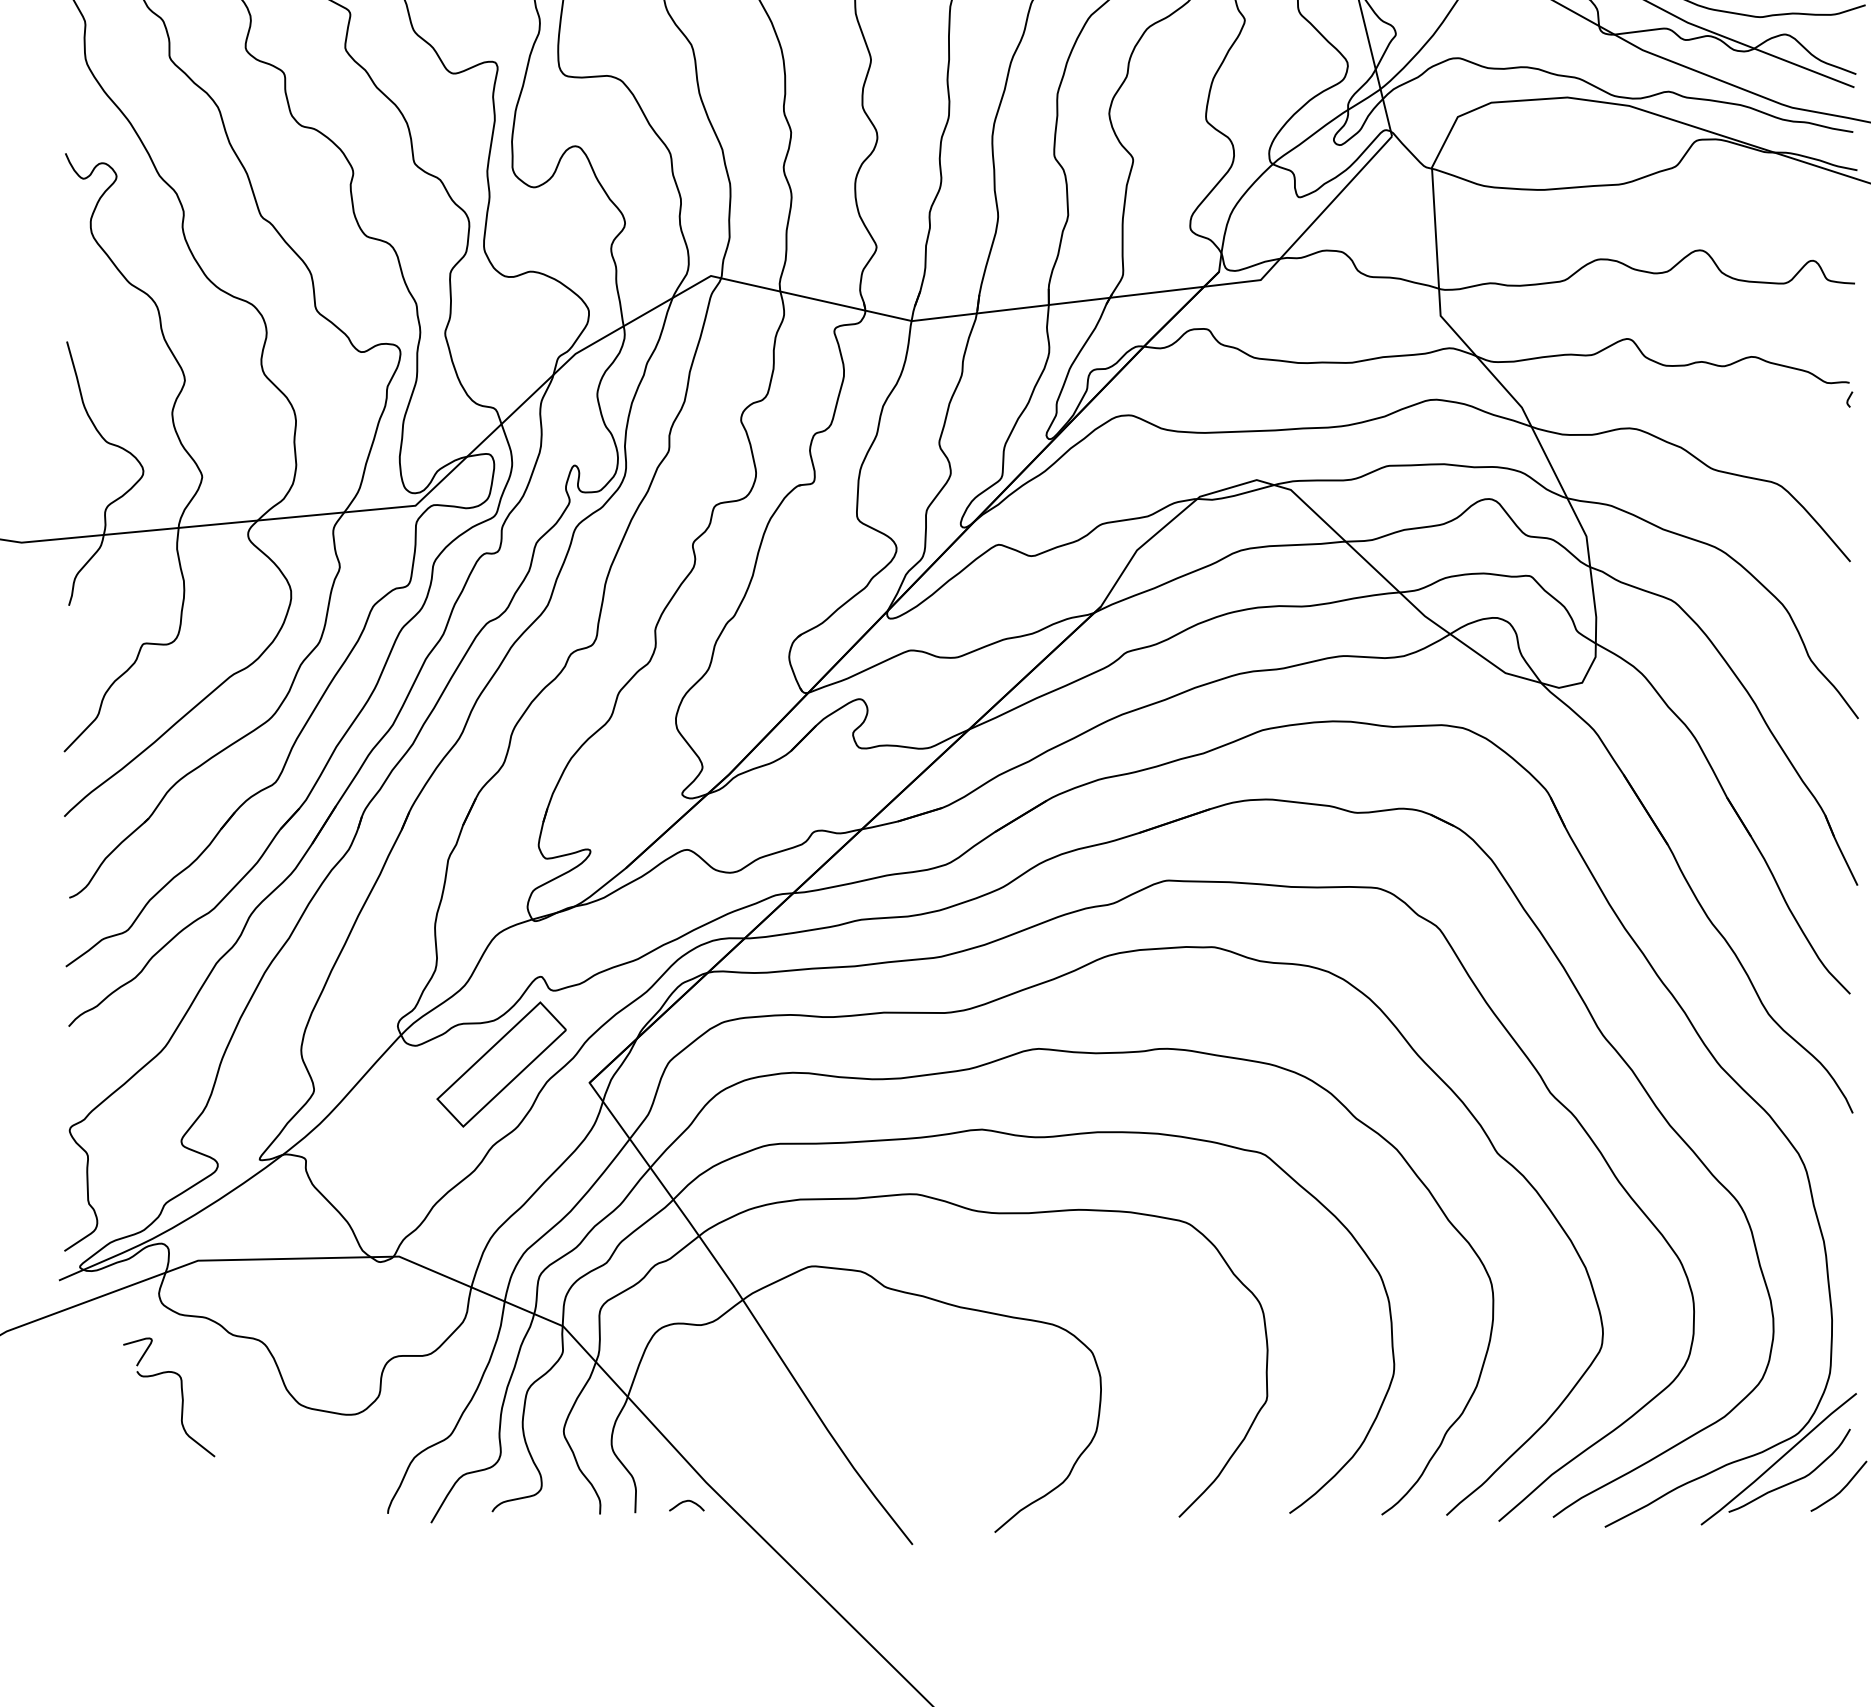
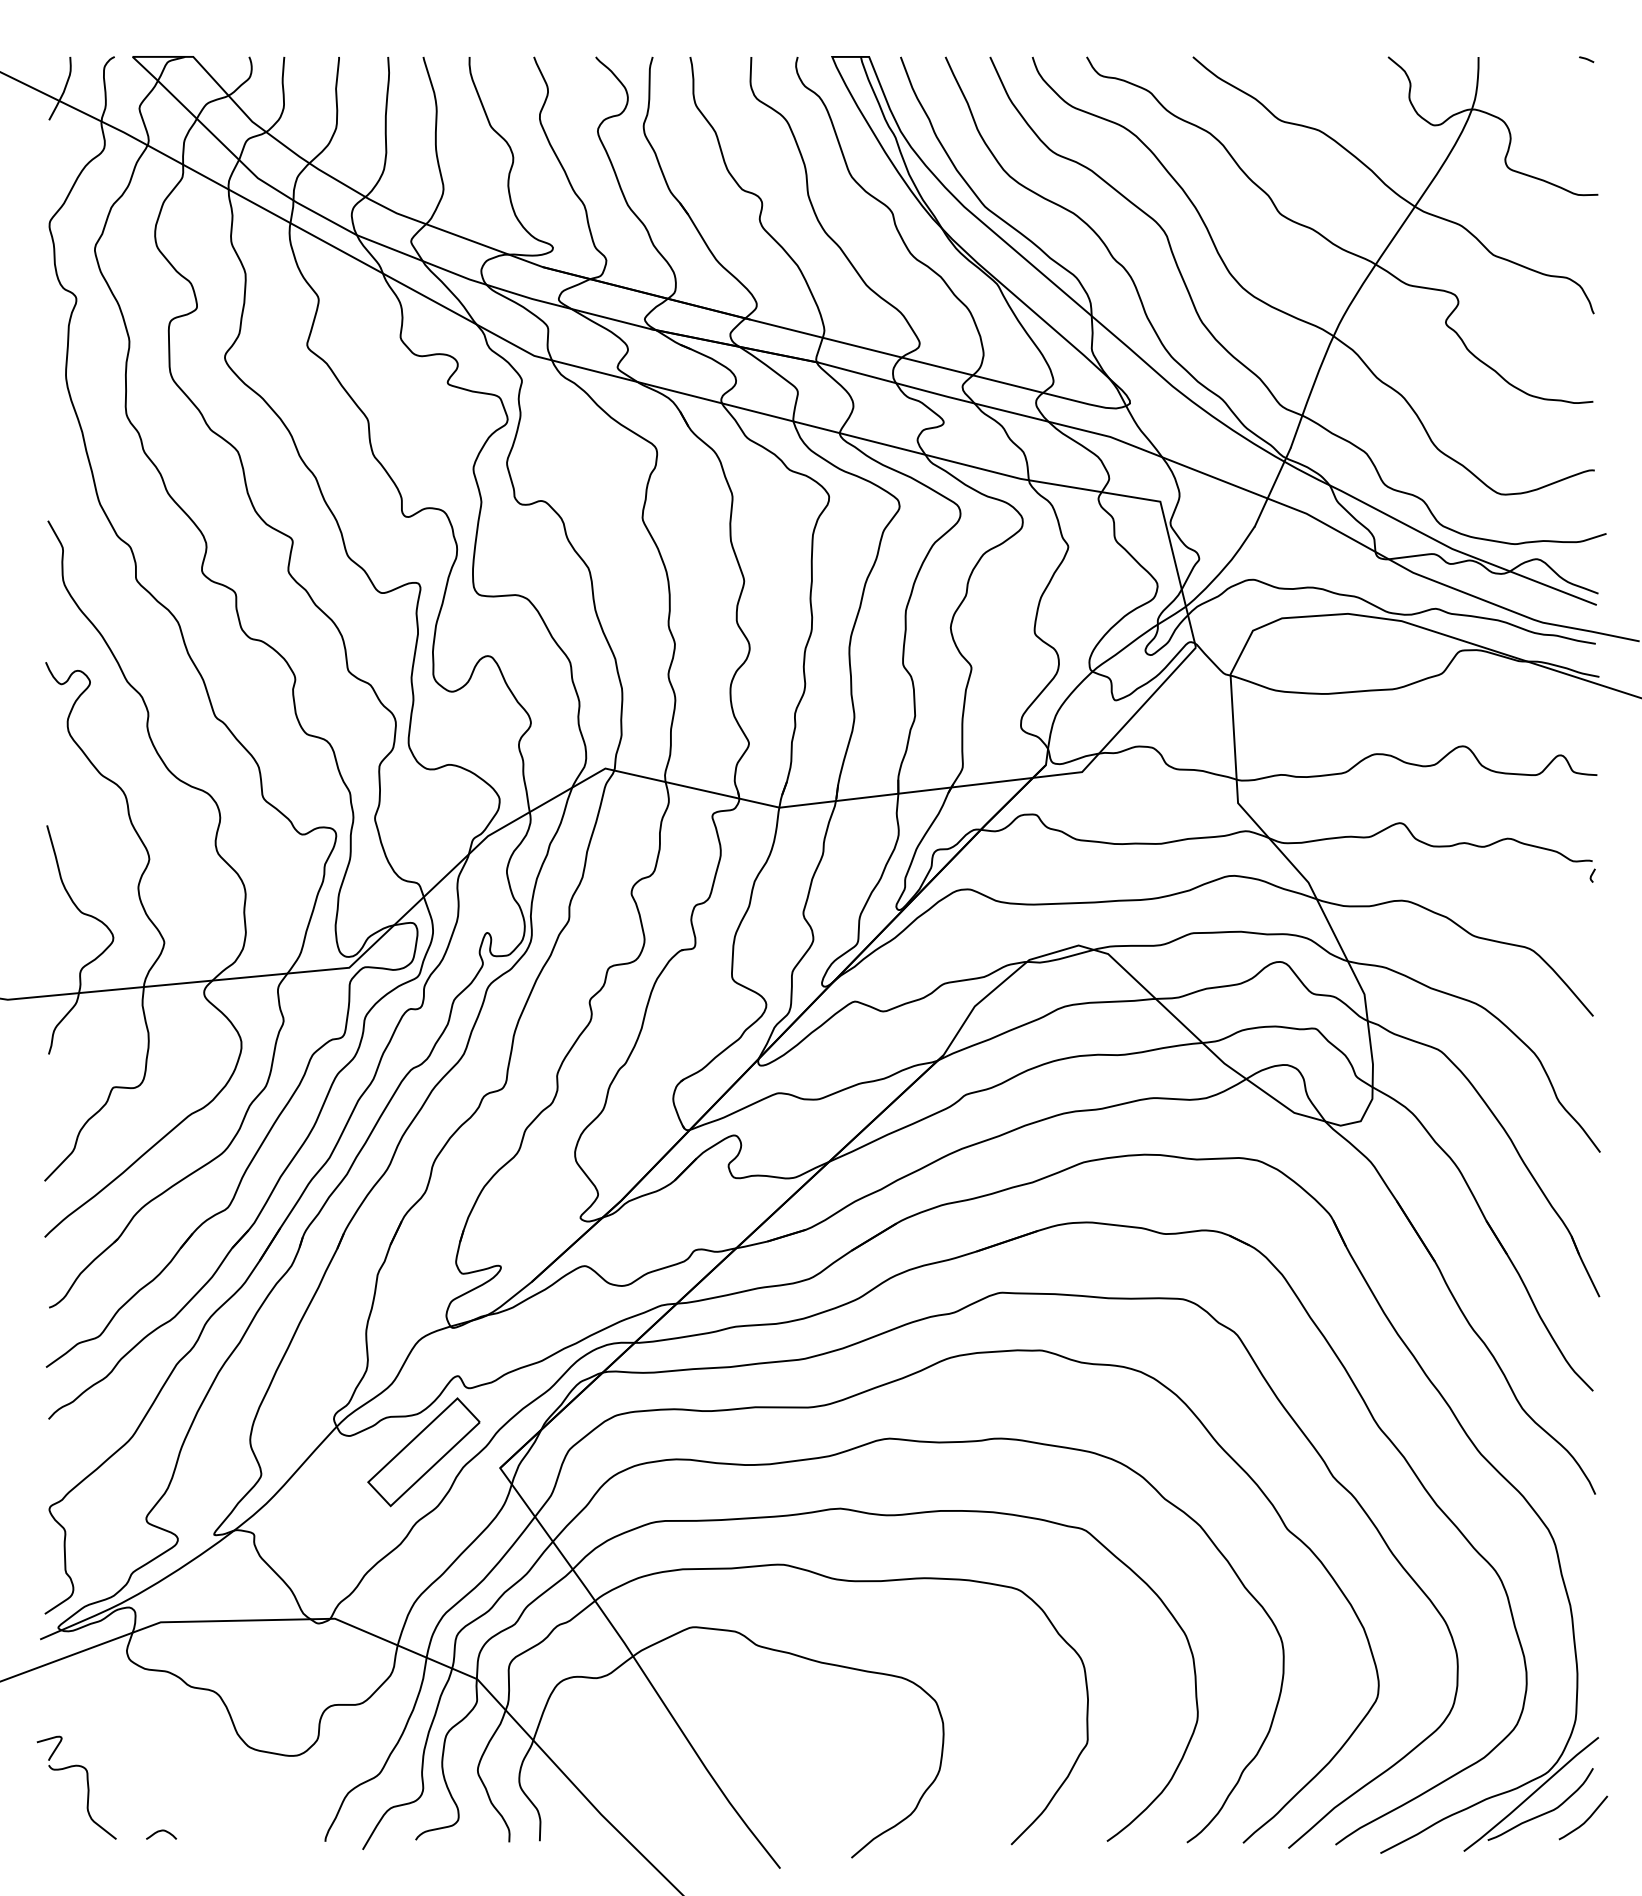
part: (181, 1397) -> (87, 1787), moved
curve: (684, 1503) -> (159, 1832), moved

